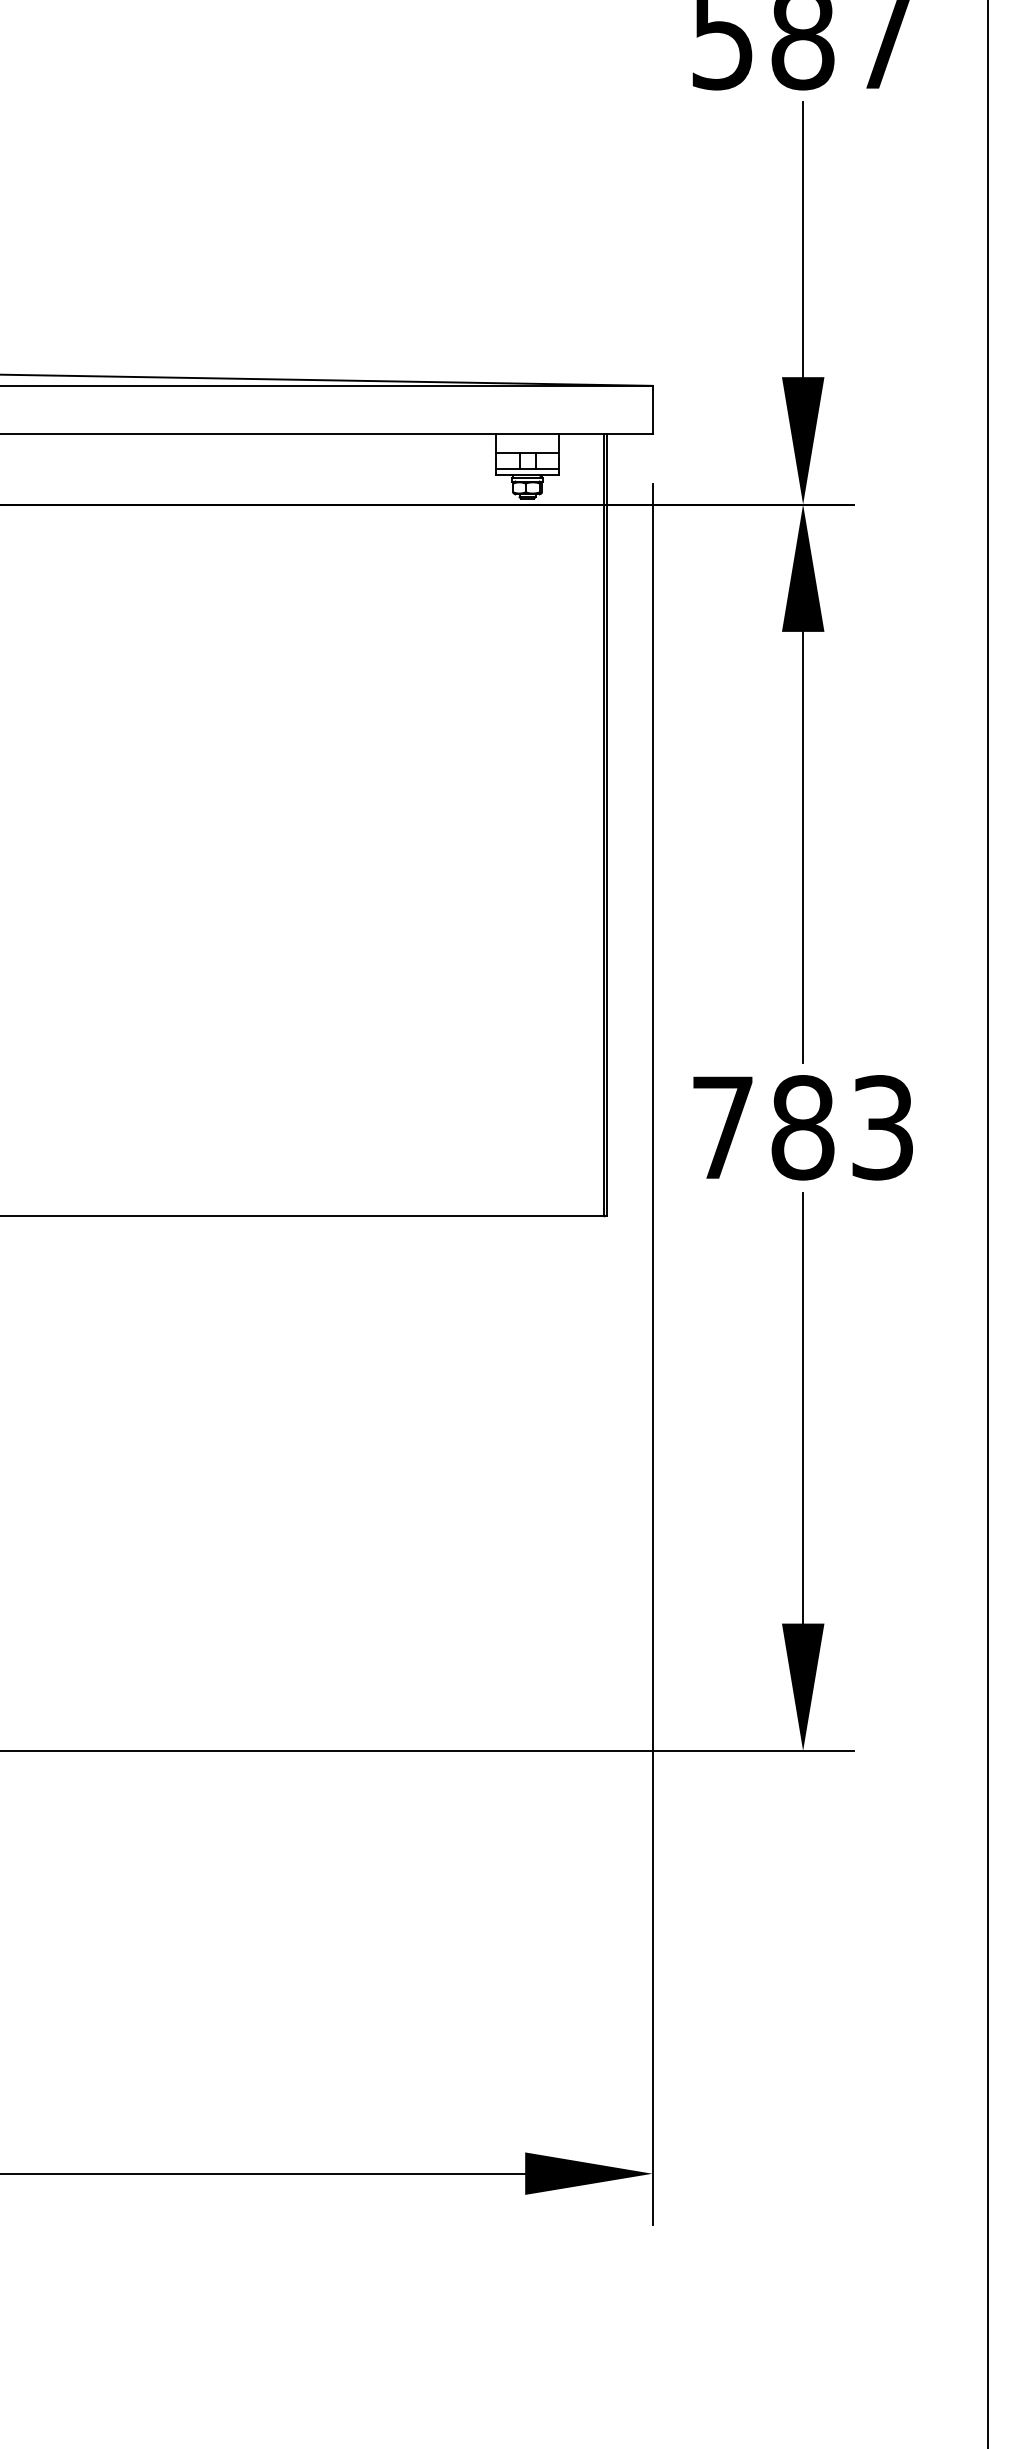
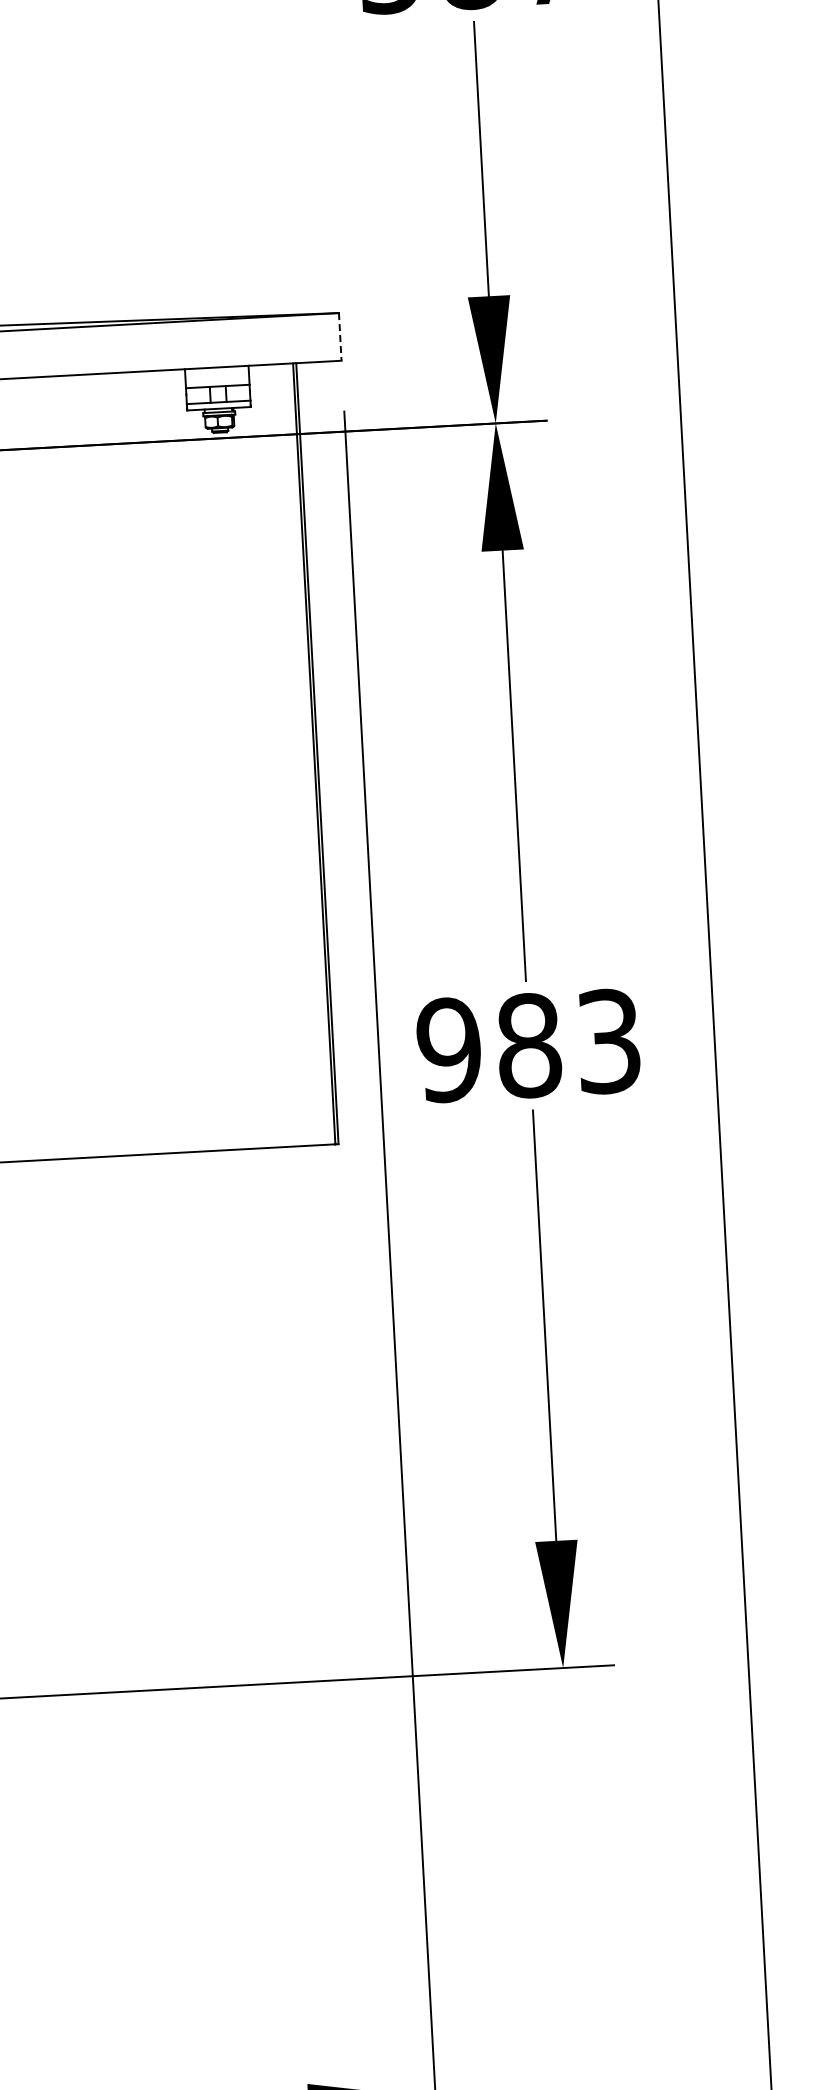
line: (652, 409) -> (340, 336), solid -> dashed
text: (722, 1127) -> (448, 1049), 783 -> 983

